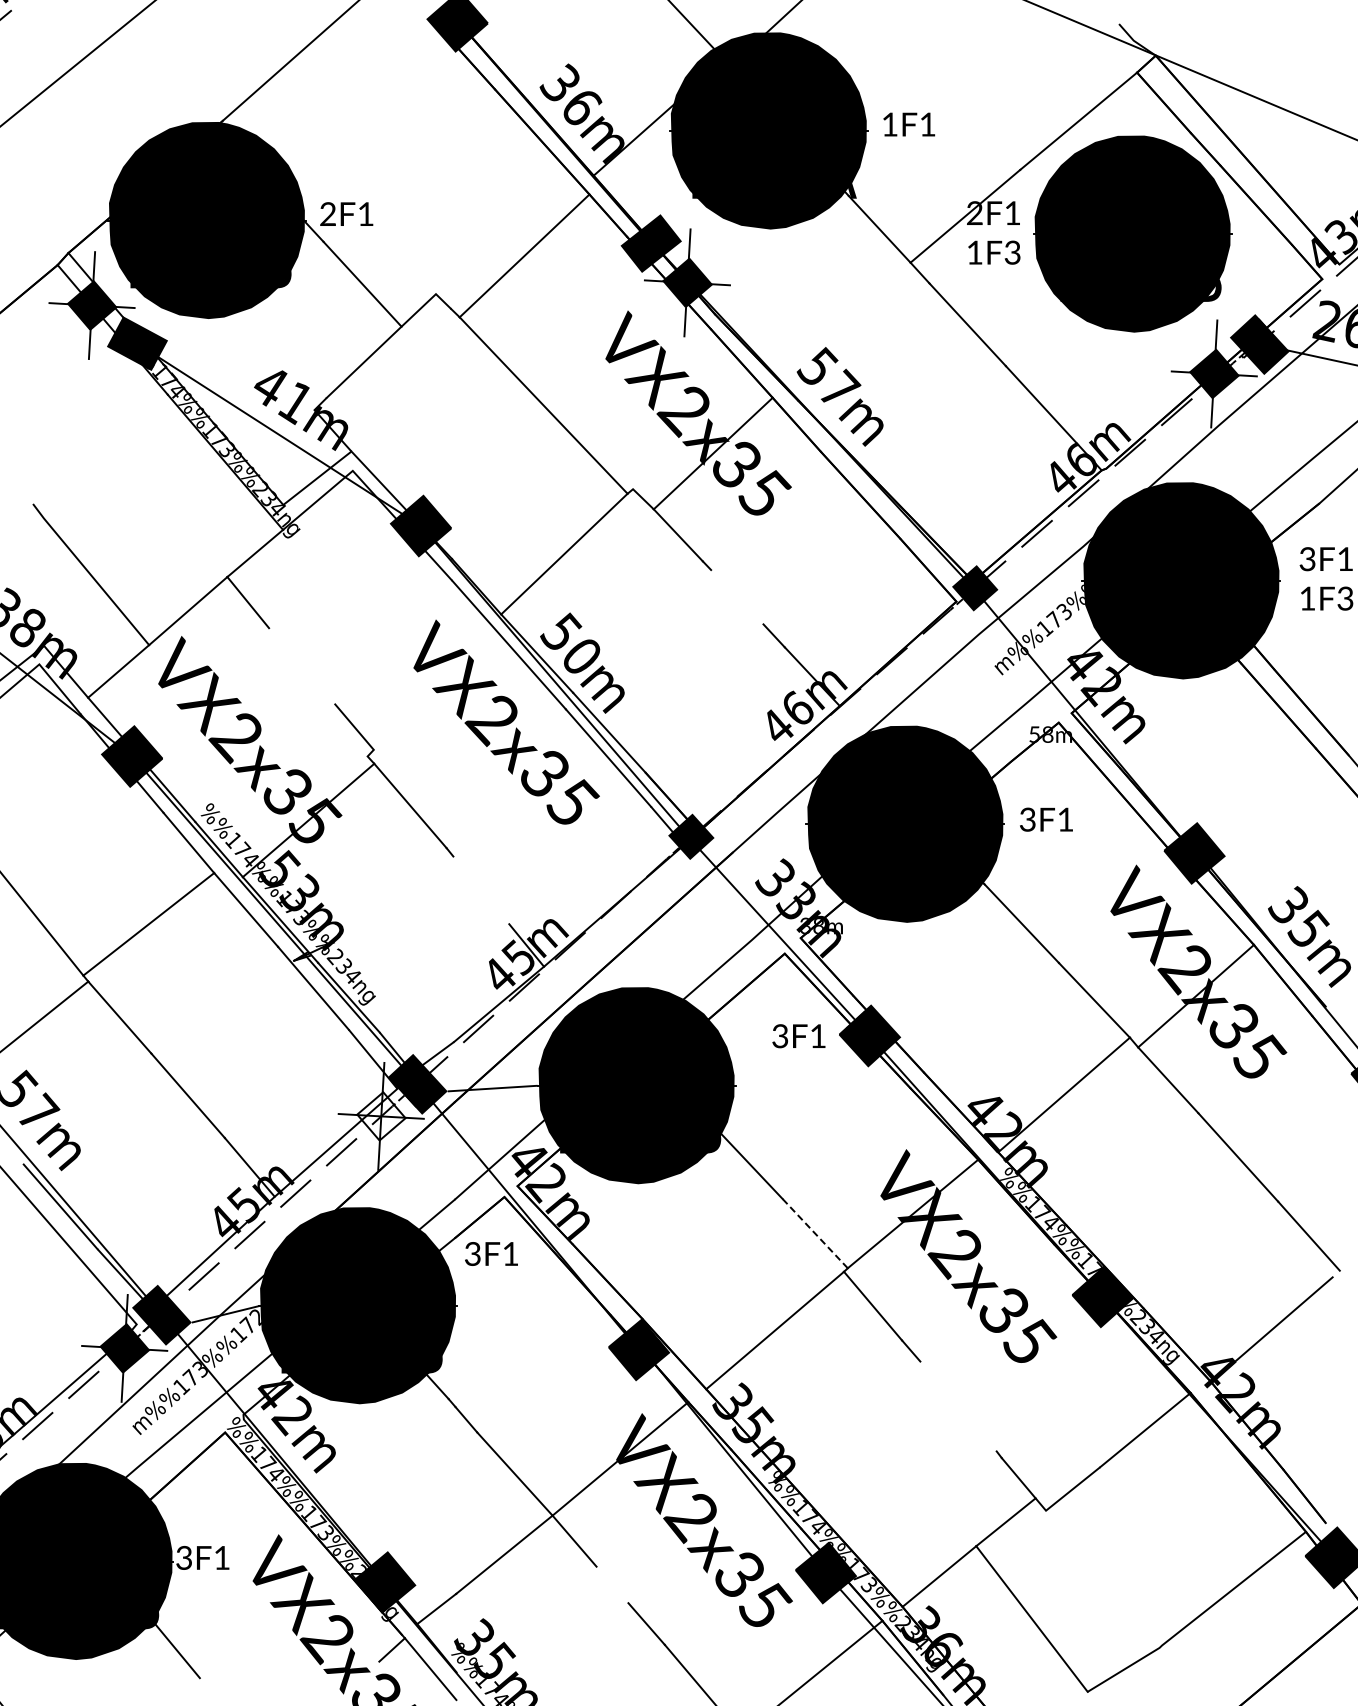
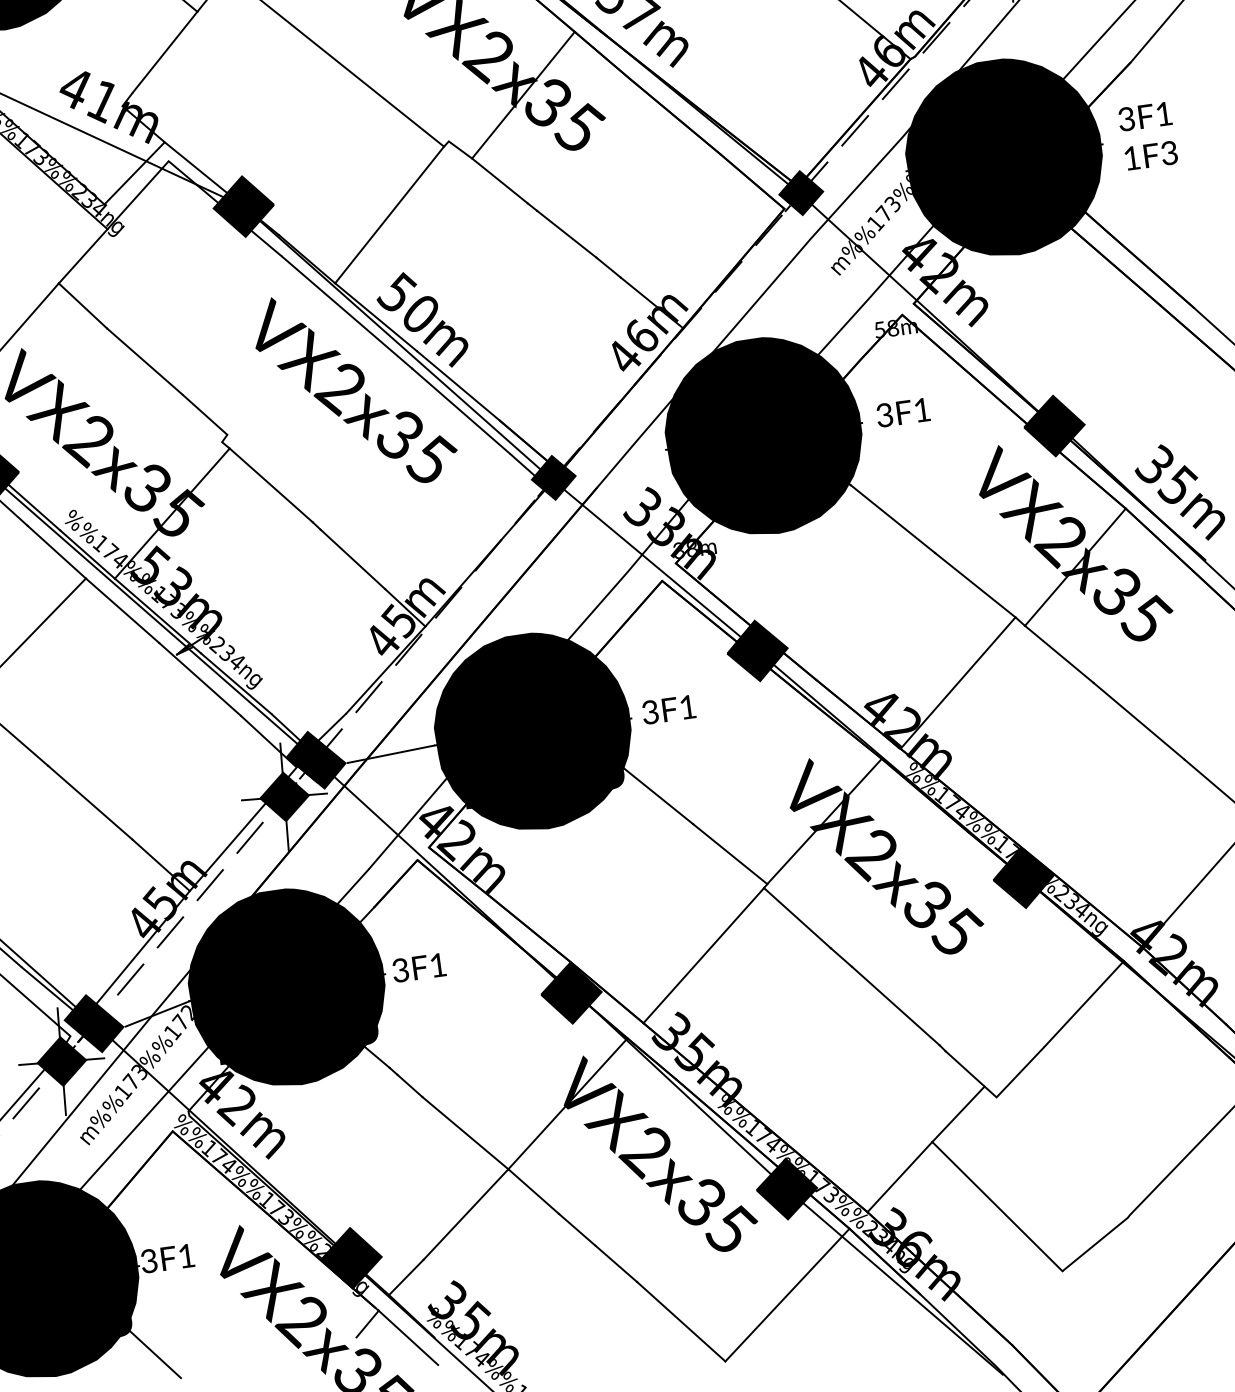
line: (737, 597) -> (566, 234), added
line: (301, 665) -> (144, 361), added
line: (481, 890) -> (353, 559), added
text: (798, 1036) -> (668, 710), moved
fill: (381, 1116) -> (284, 797), added
line: (815, 1233) -> (730, 854), dashed -> solid
text: (491, 1253) -> (419, 967), moved
line: (958, 1406) -> (895, 1006), added
line: (612, 1584) -> (577, 1229), added

